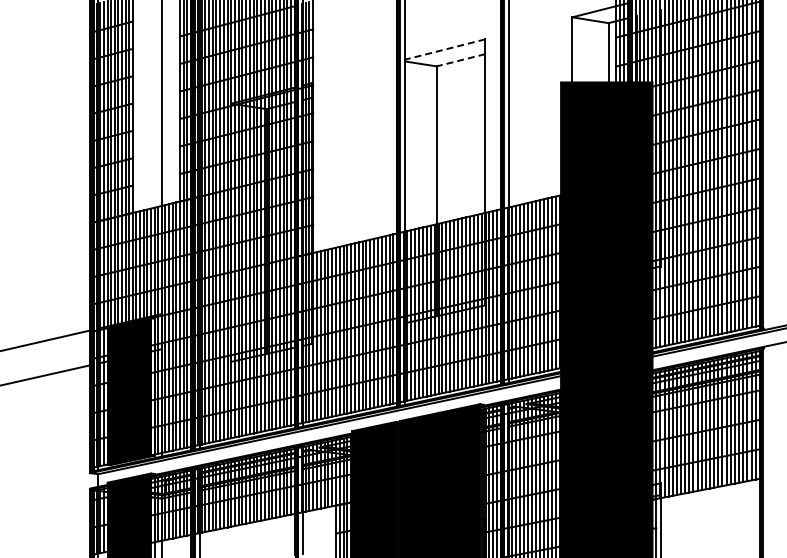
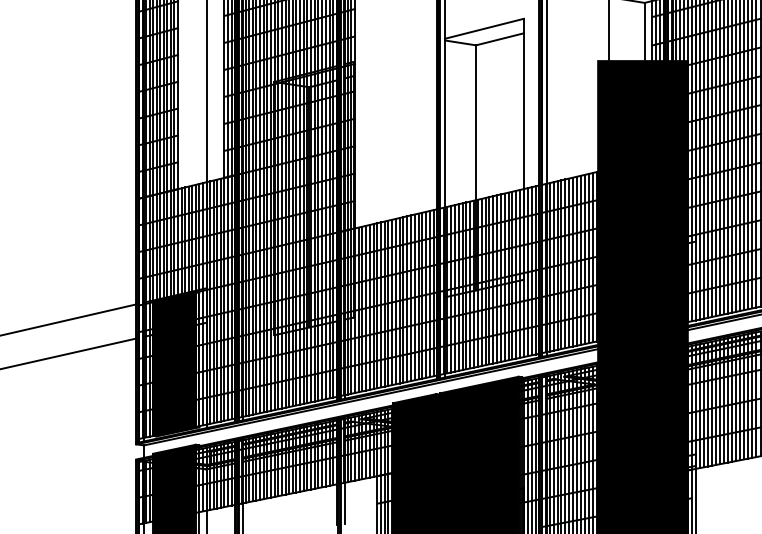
line: (444, 49) -> (483, 28), dashed -> solid
line: (460, 60) -> (499, 39), dashed -> solid

